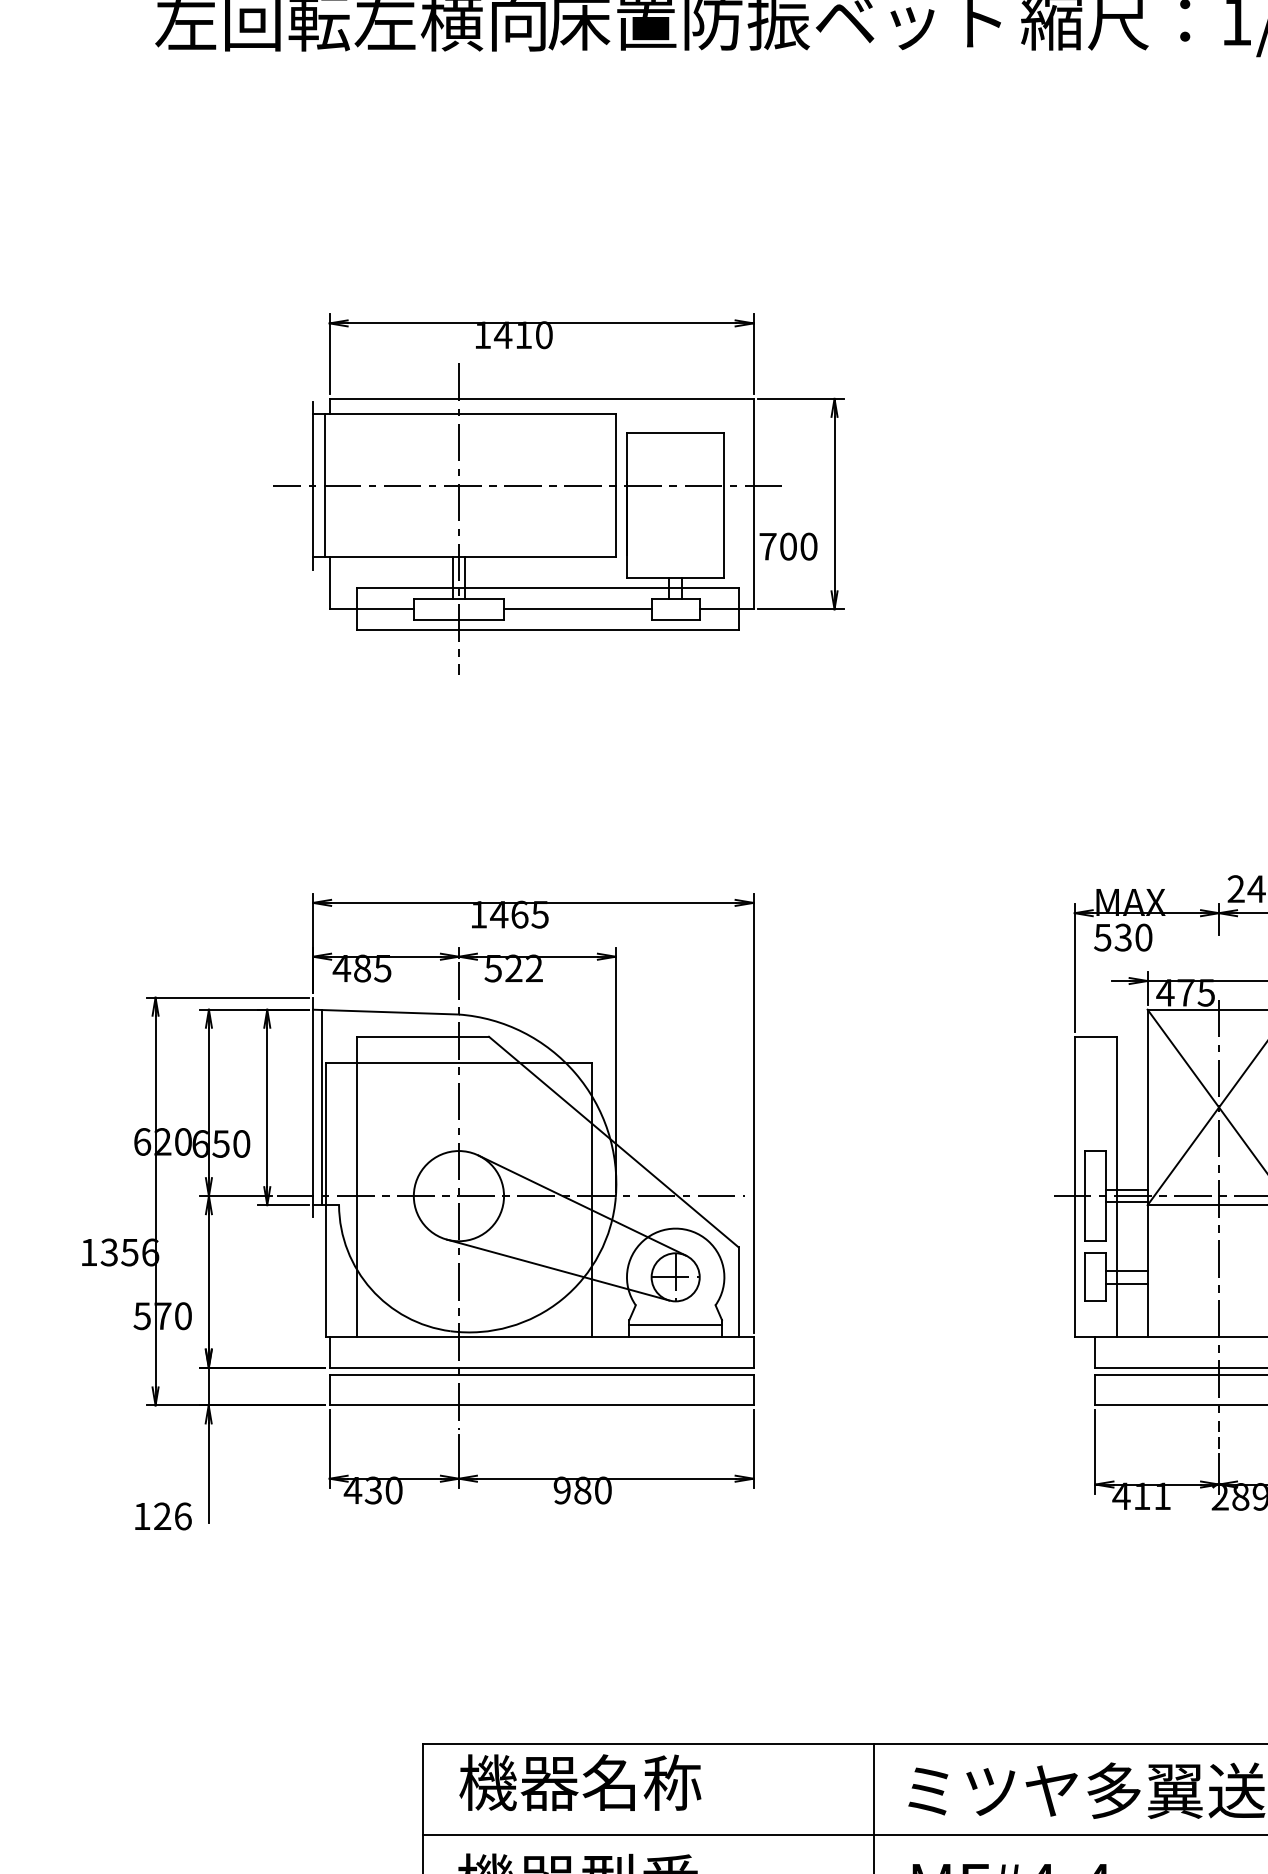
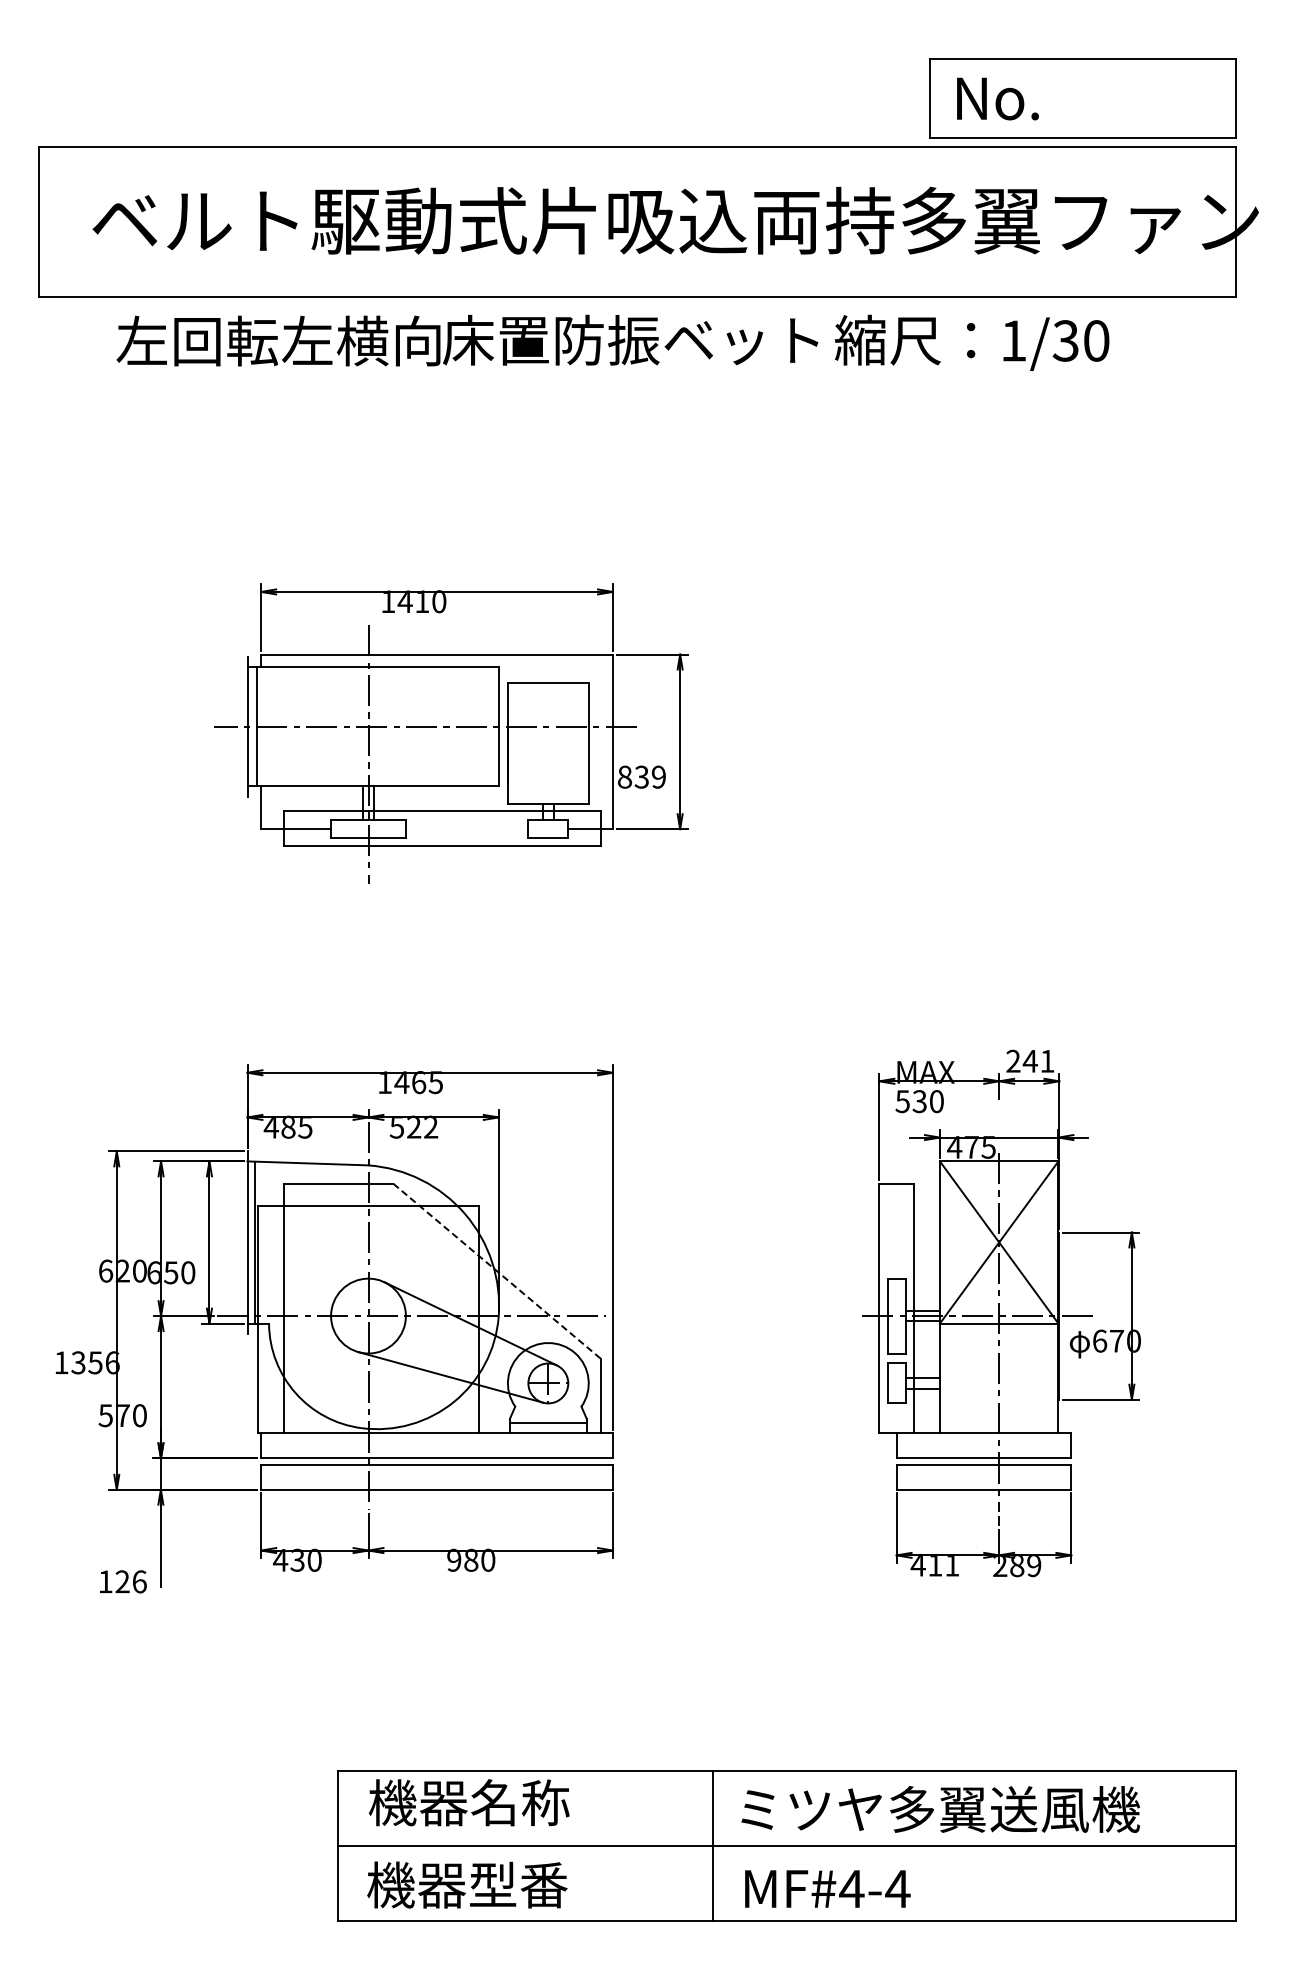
text: (787, 545) -> (641, 776), 700 -> 839
line: (577, 609) -> (466, 829), removed
line: (613, 1141) -> (496, 1270), solid -> dashed

